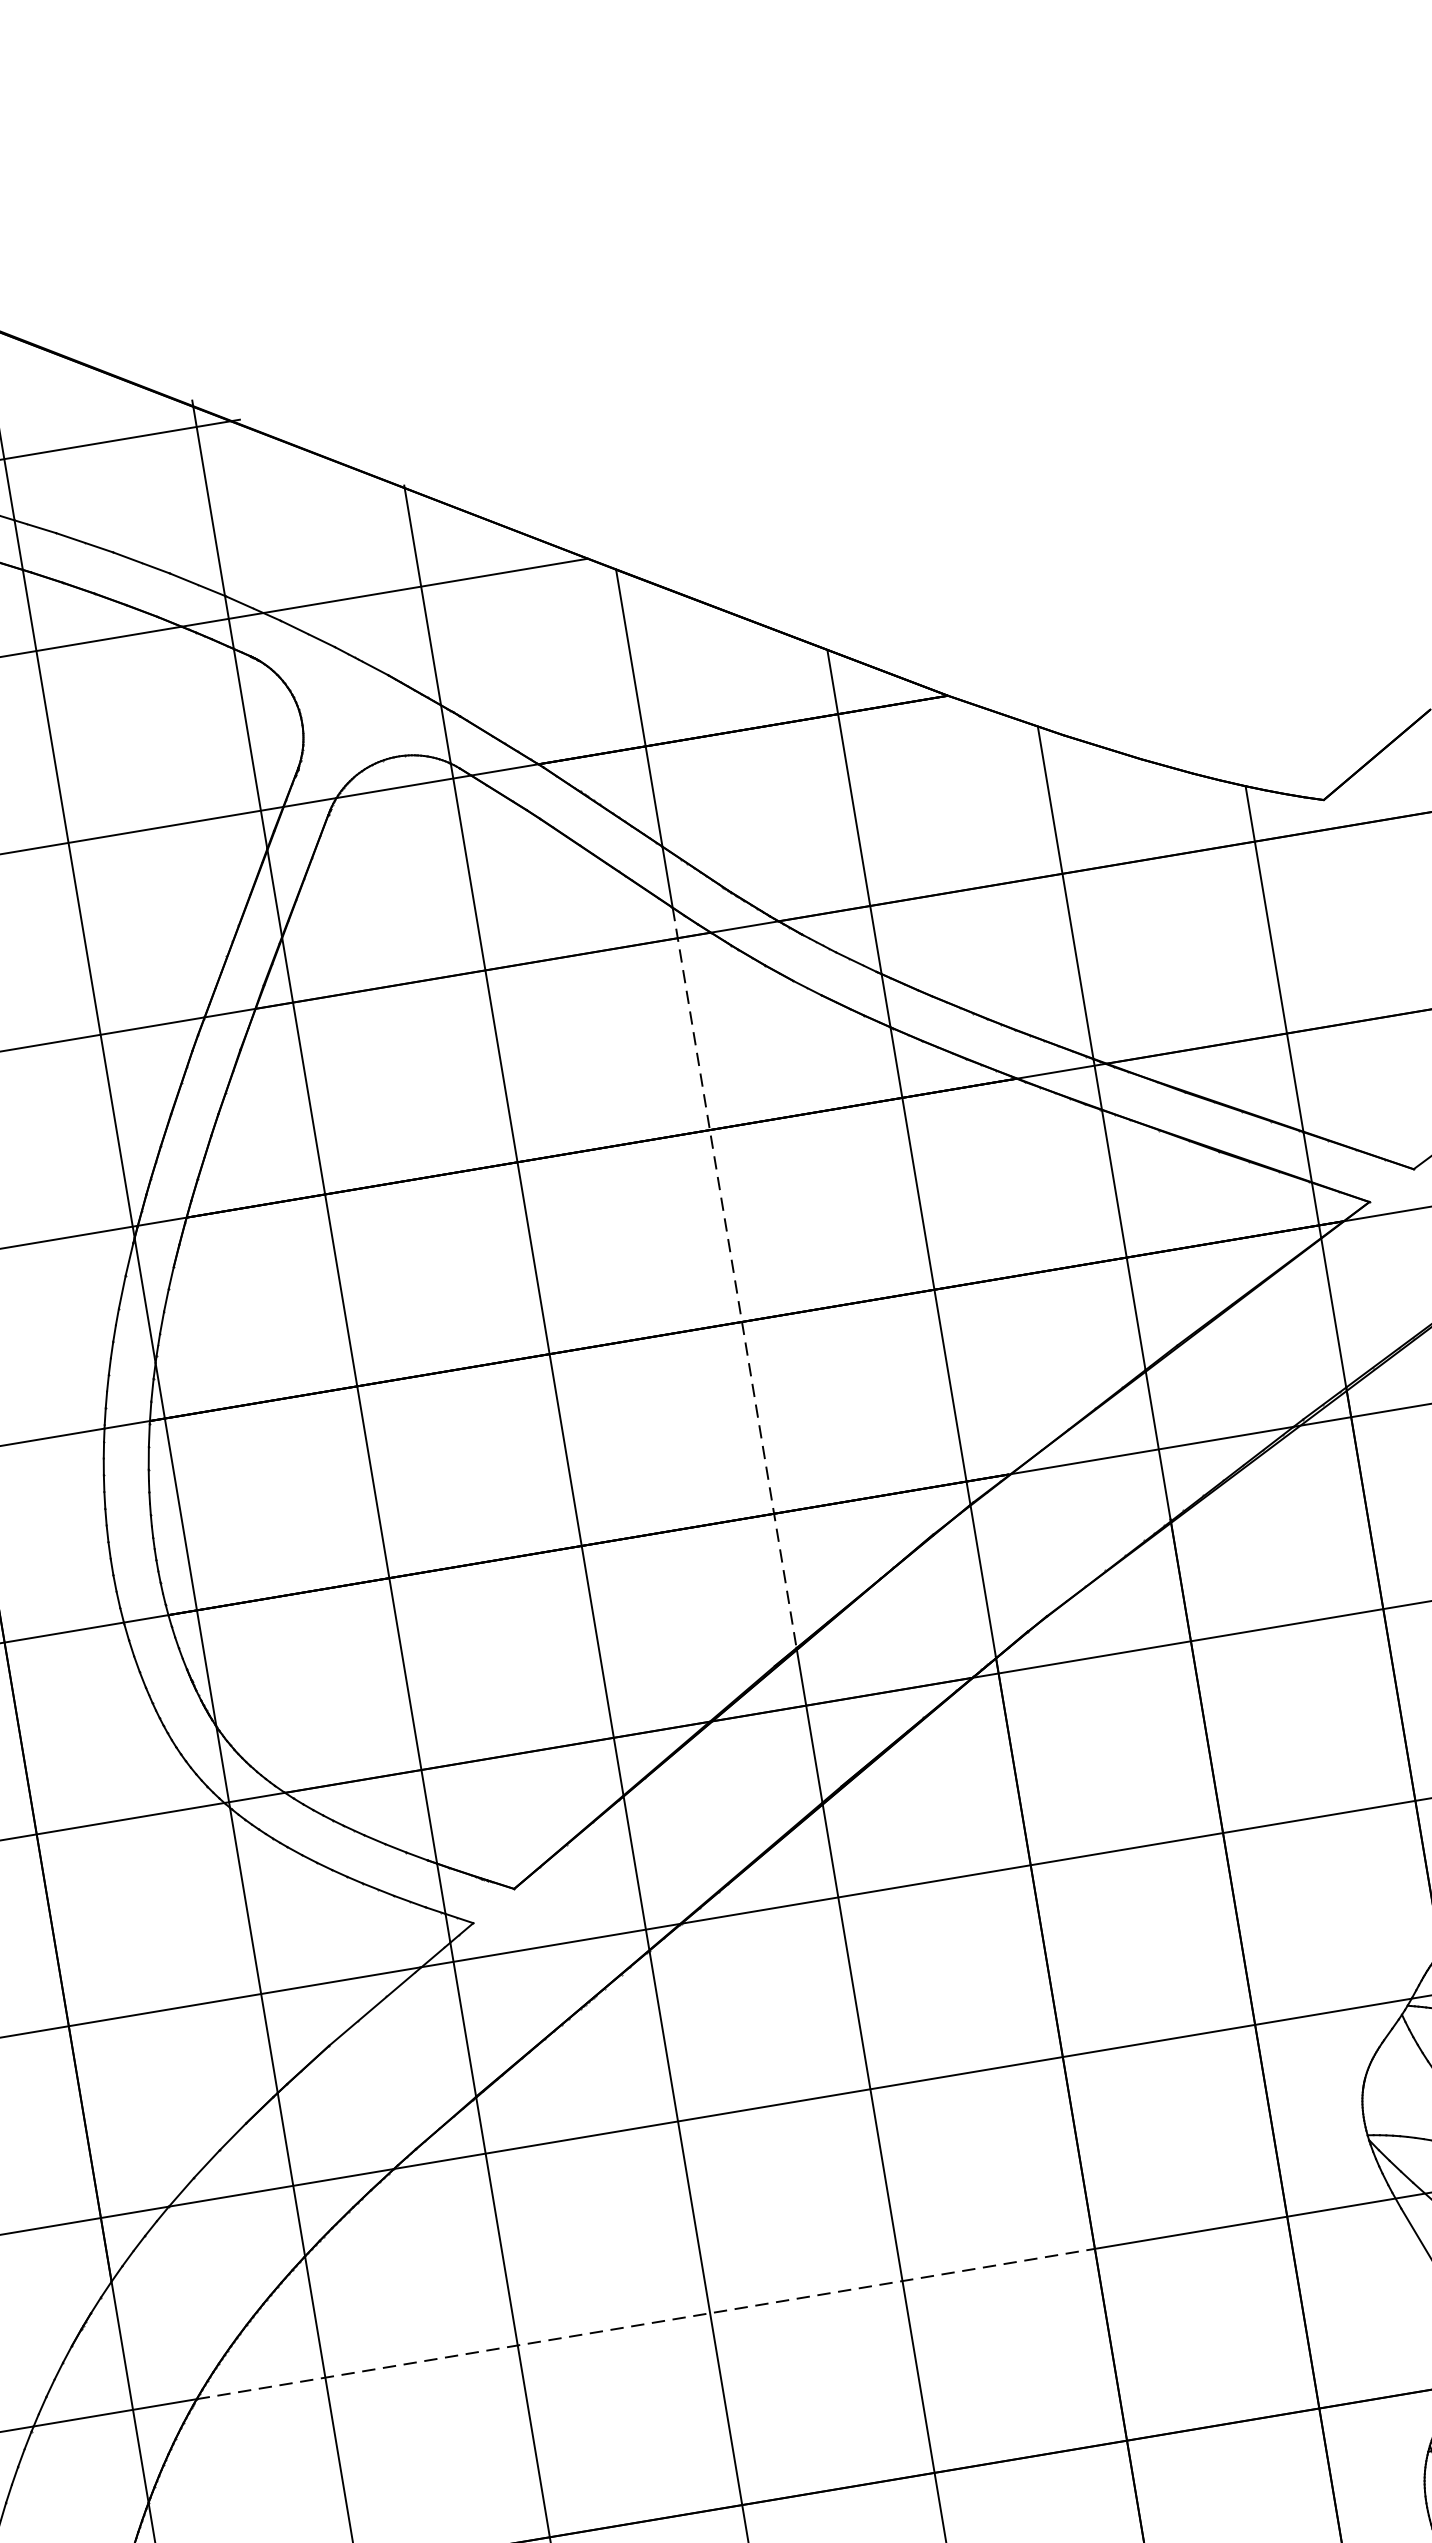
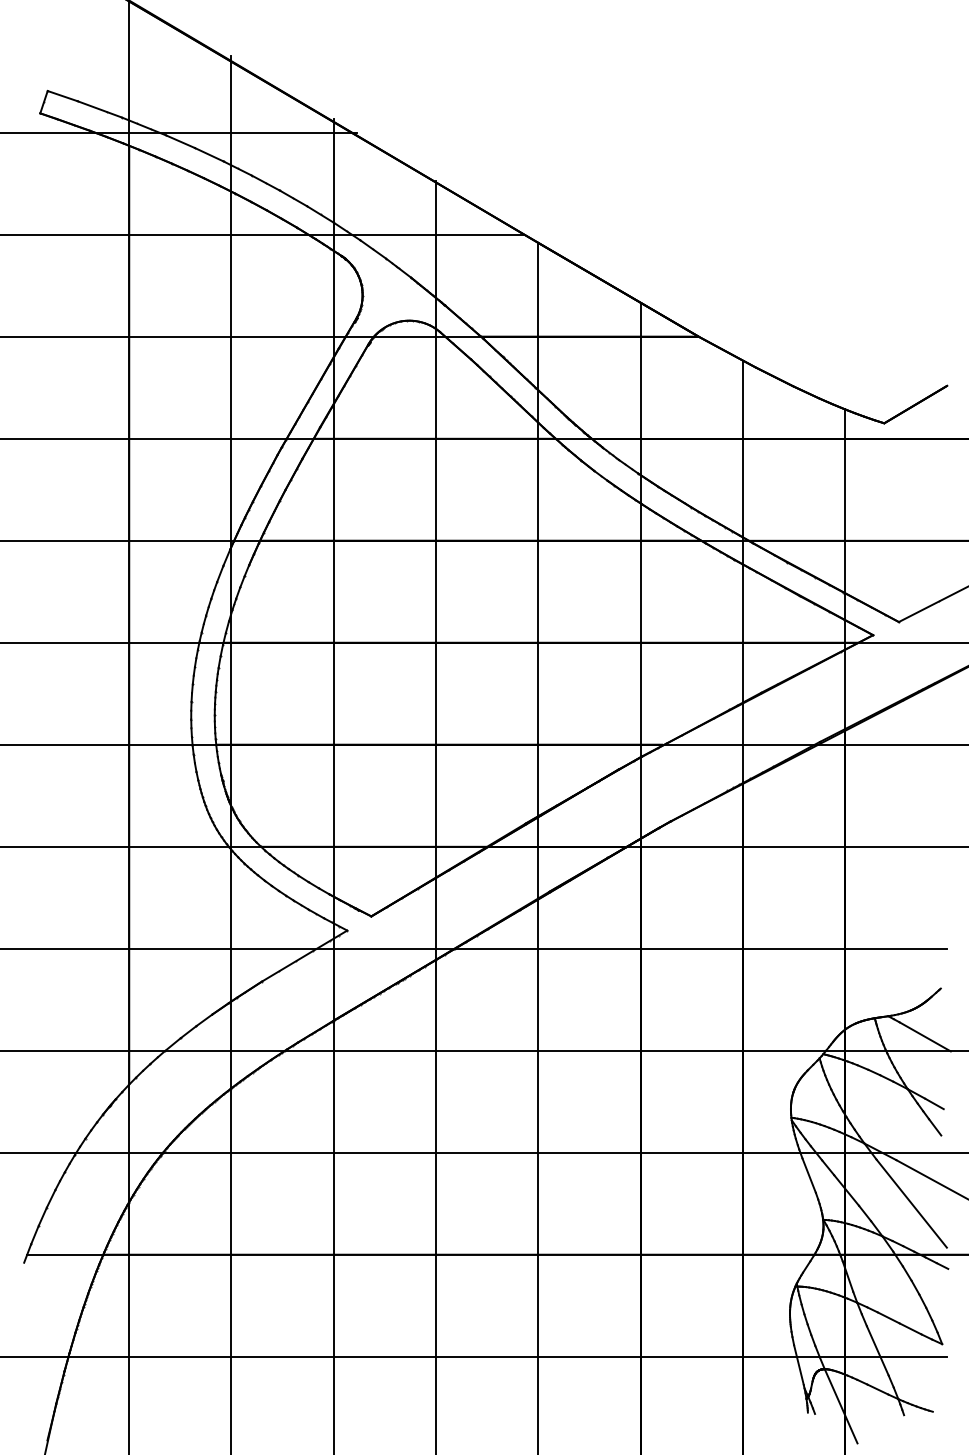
line: (735, 1277) -> (538, 619), dashed -> solid
line: (645, 2323) -> (401, 1152), dashed -> solid

